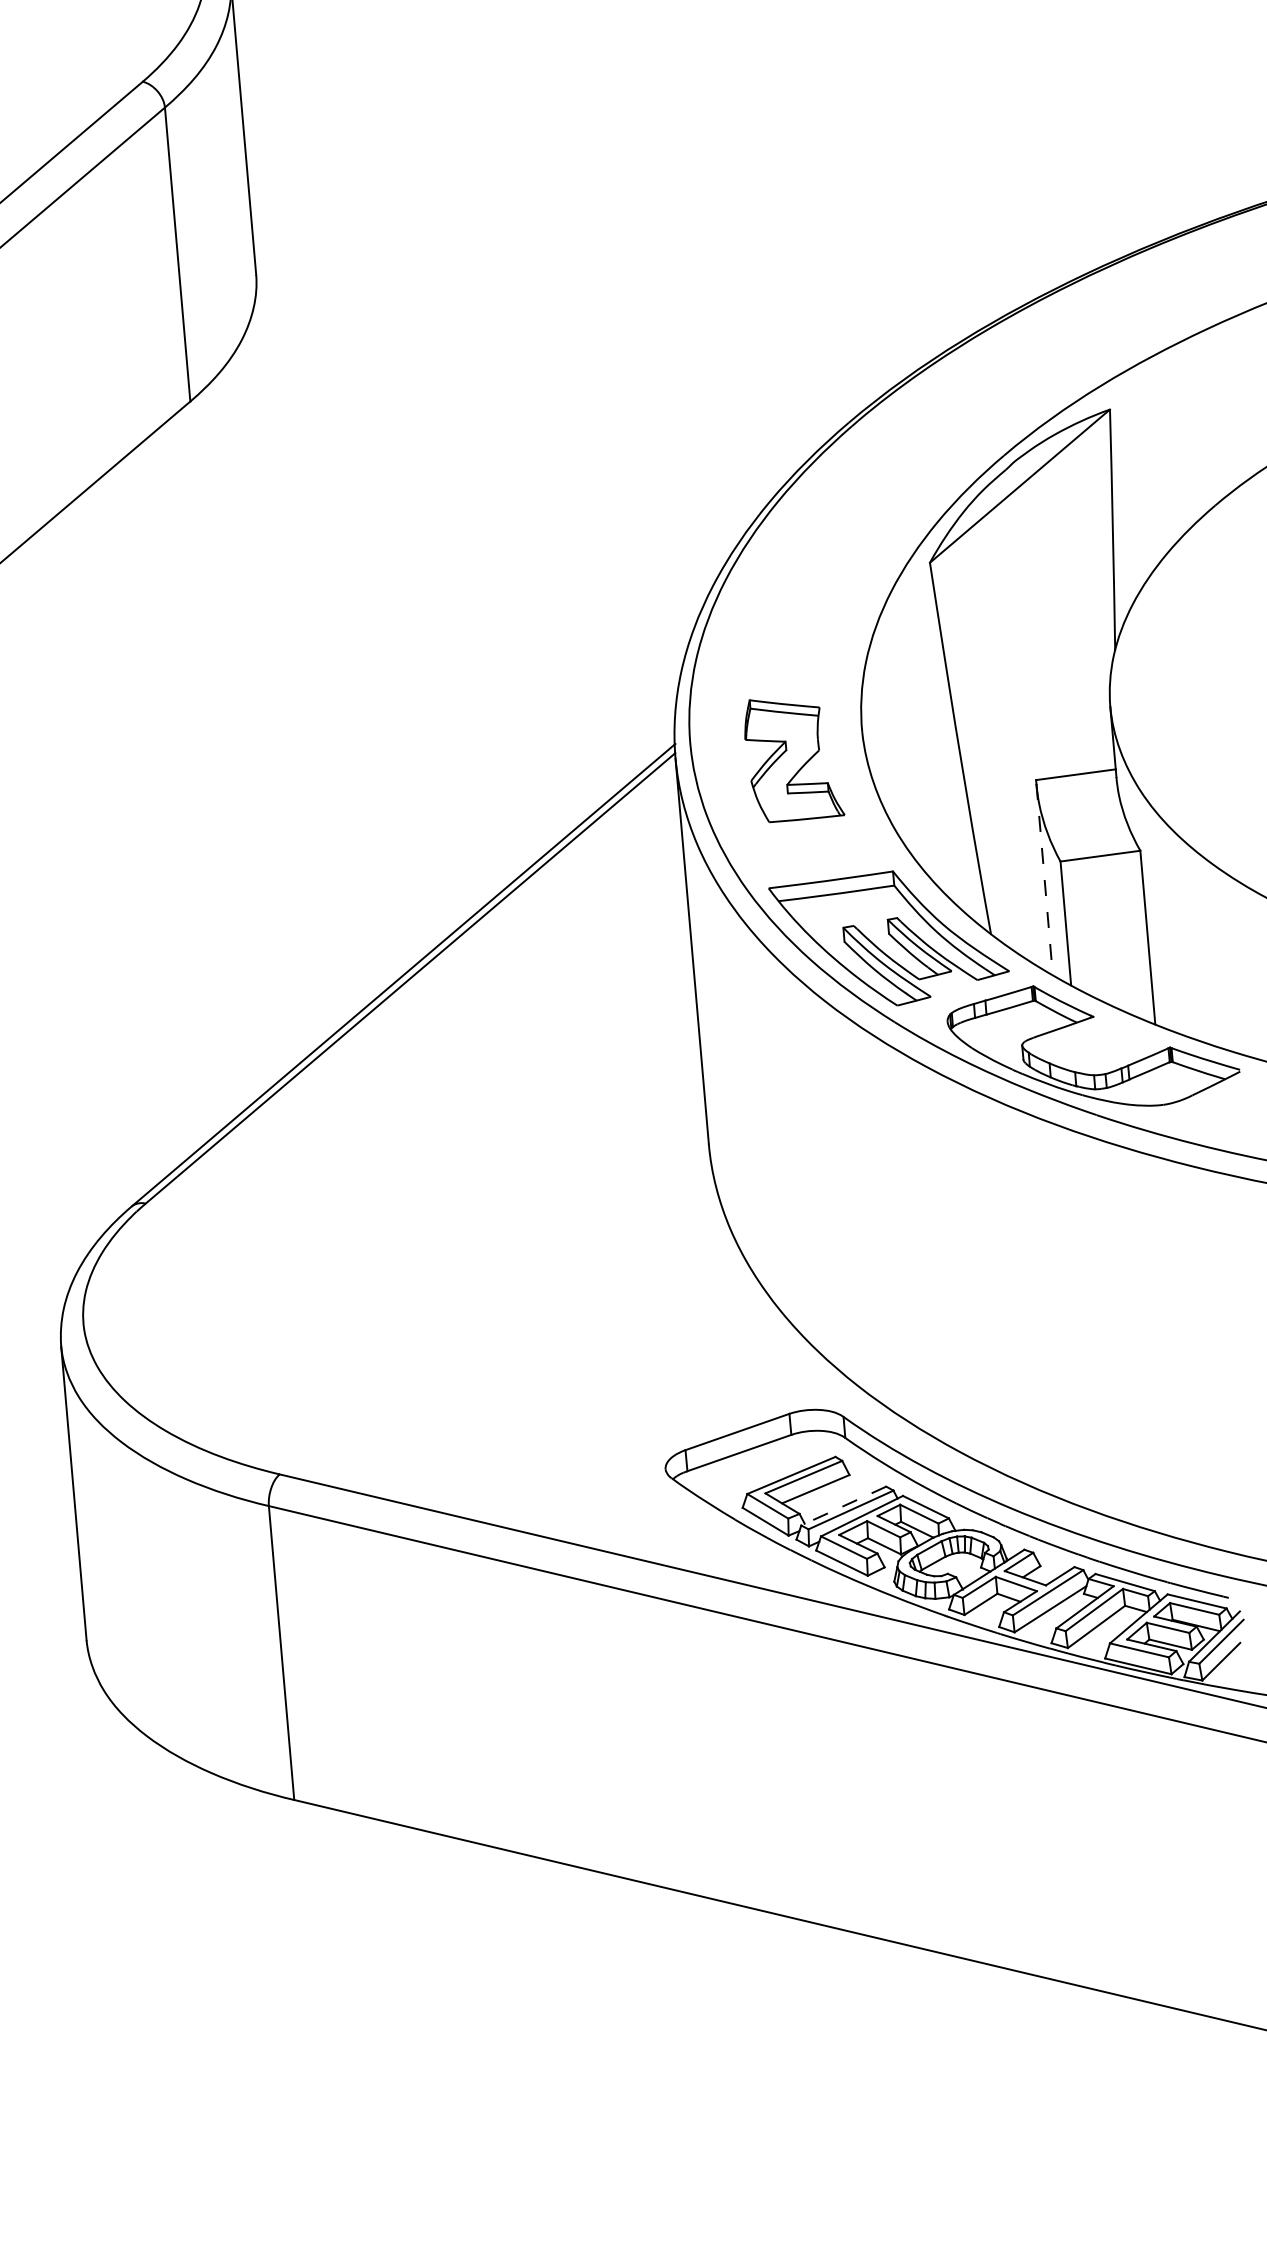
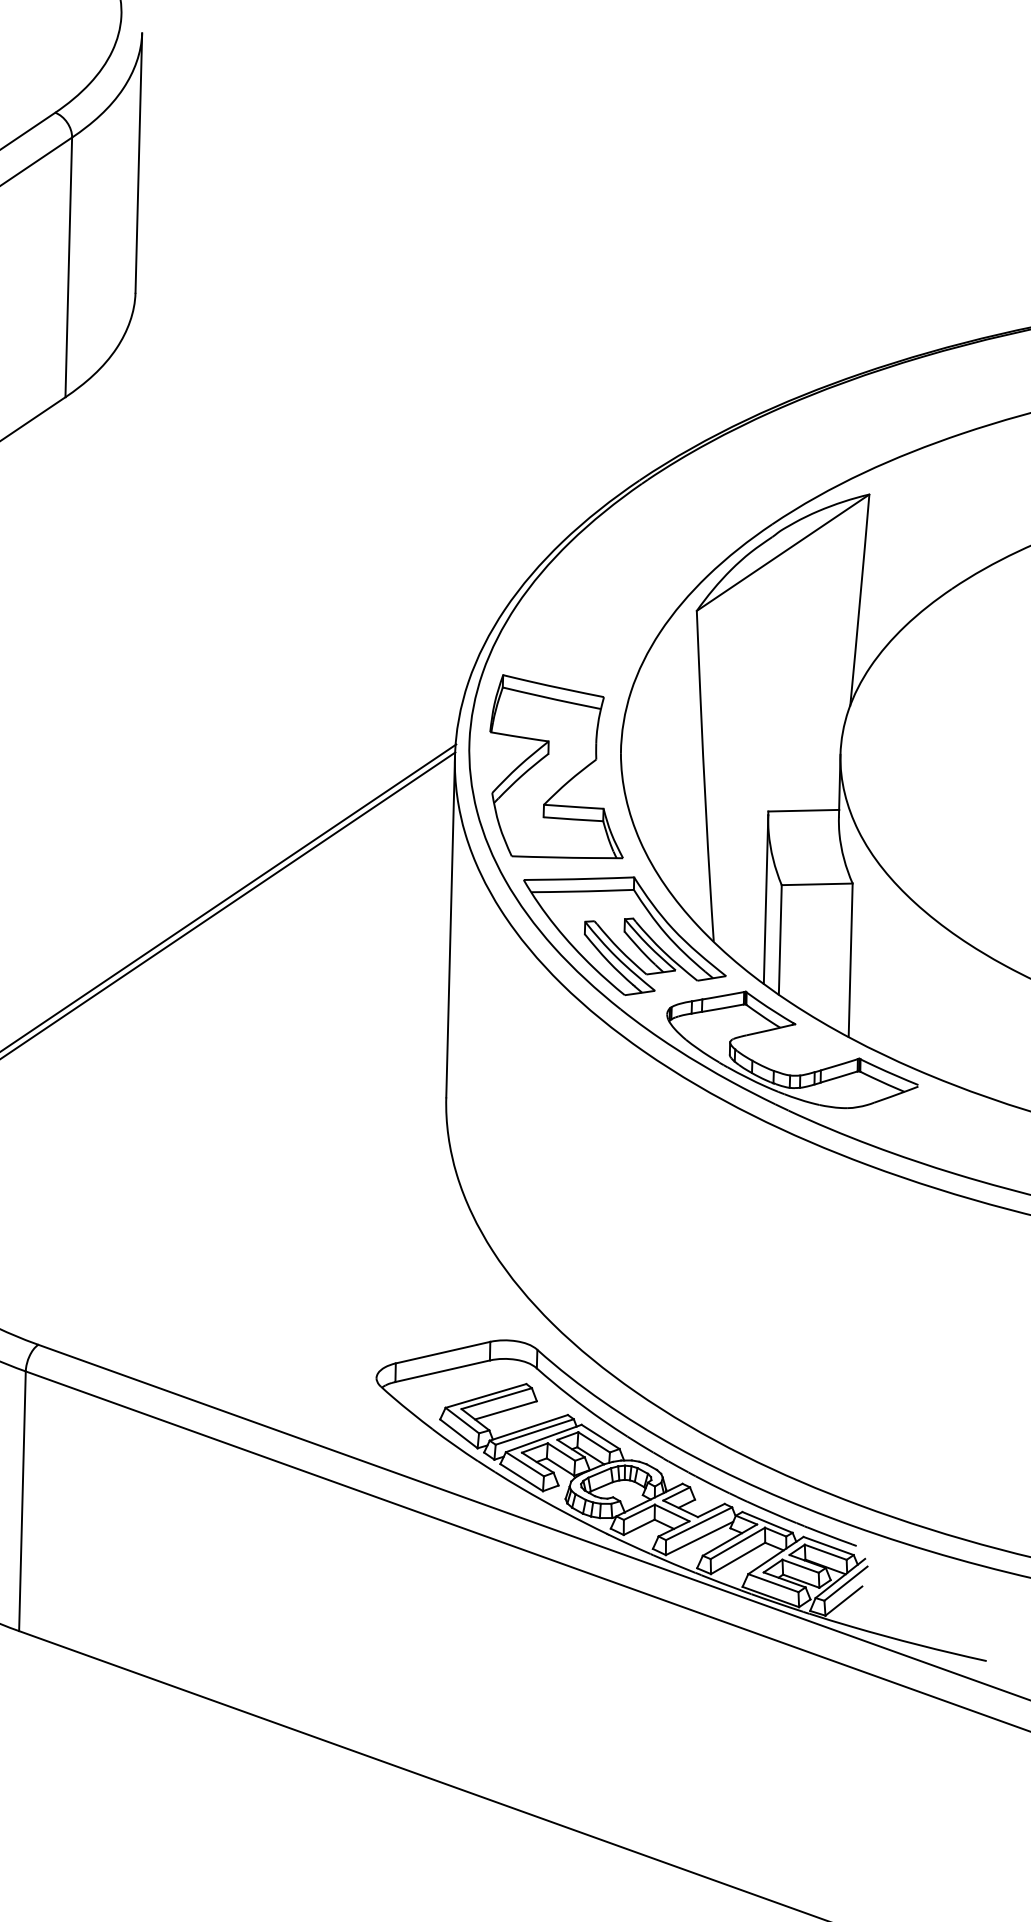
part: (794, 760) -> (558, 770), size x1.67
line: (1044, 879) -> (765, 899), dashed -> solid
line: (843, 1506) -> (528, 1428), dashed -> solid

